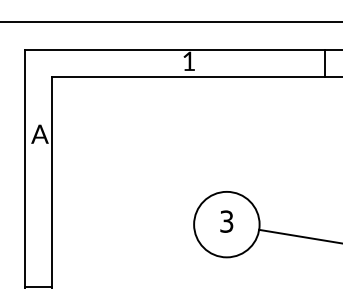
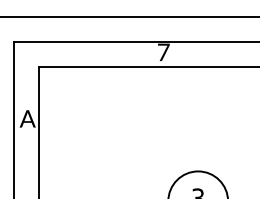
text: (188, 60) -> (163, 51), 1 -> 7

